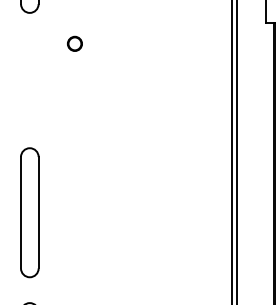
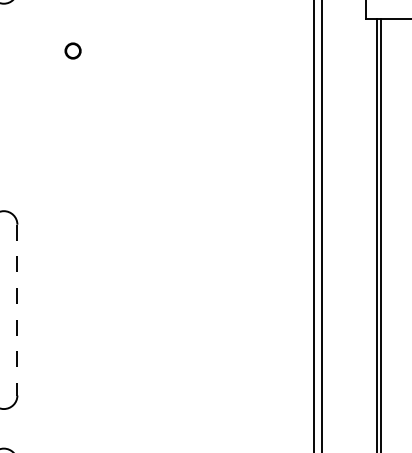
circle: (74, 43) -> (72, 50), size x0.7
line: (38, 212) -> (17, 309), solid -> dashed

